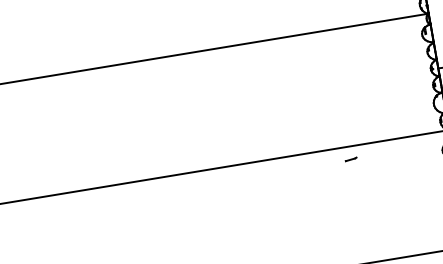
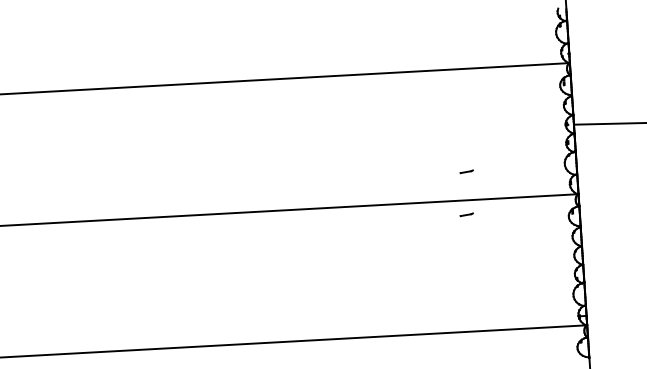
line: (346, 120) -> (466, 171), added

